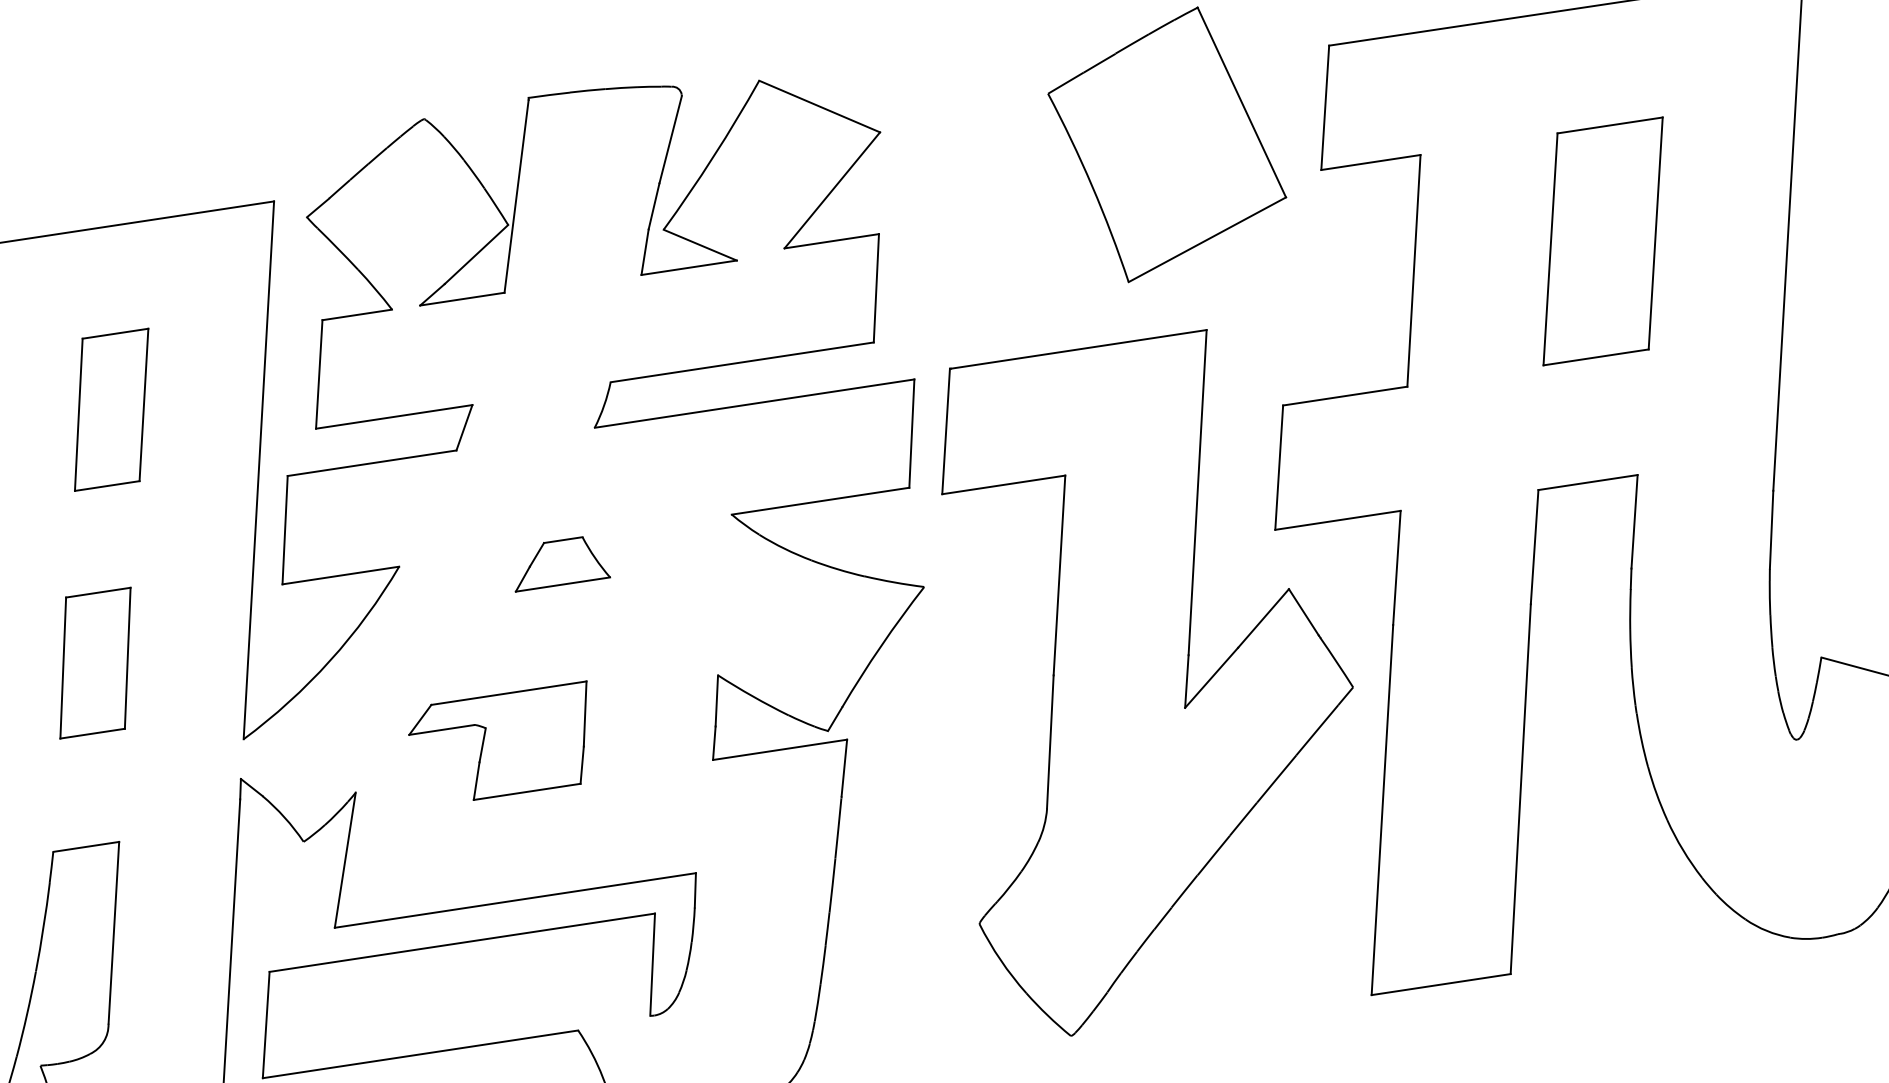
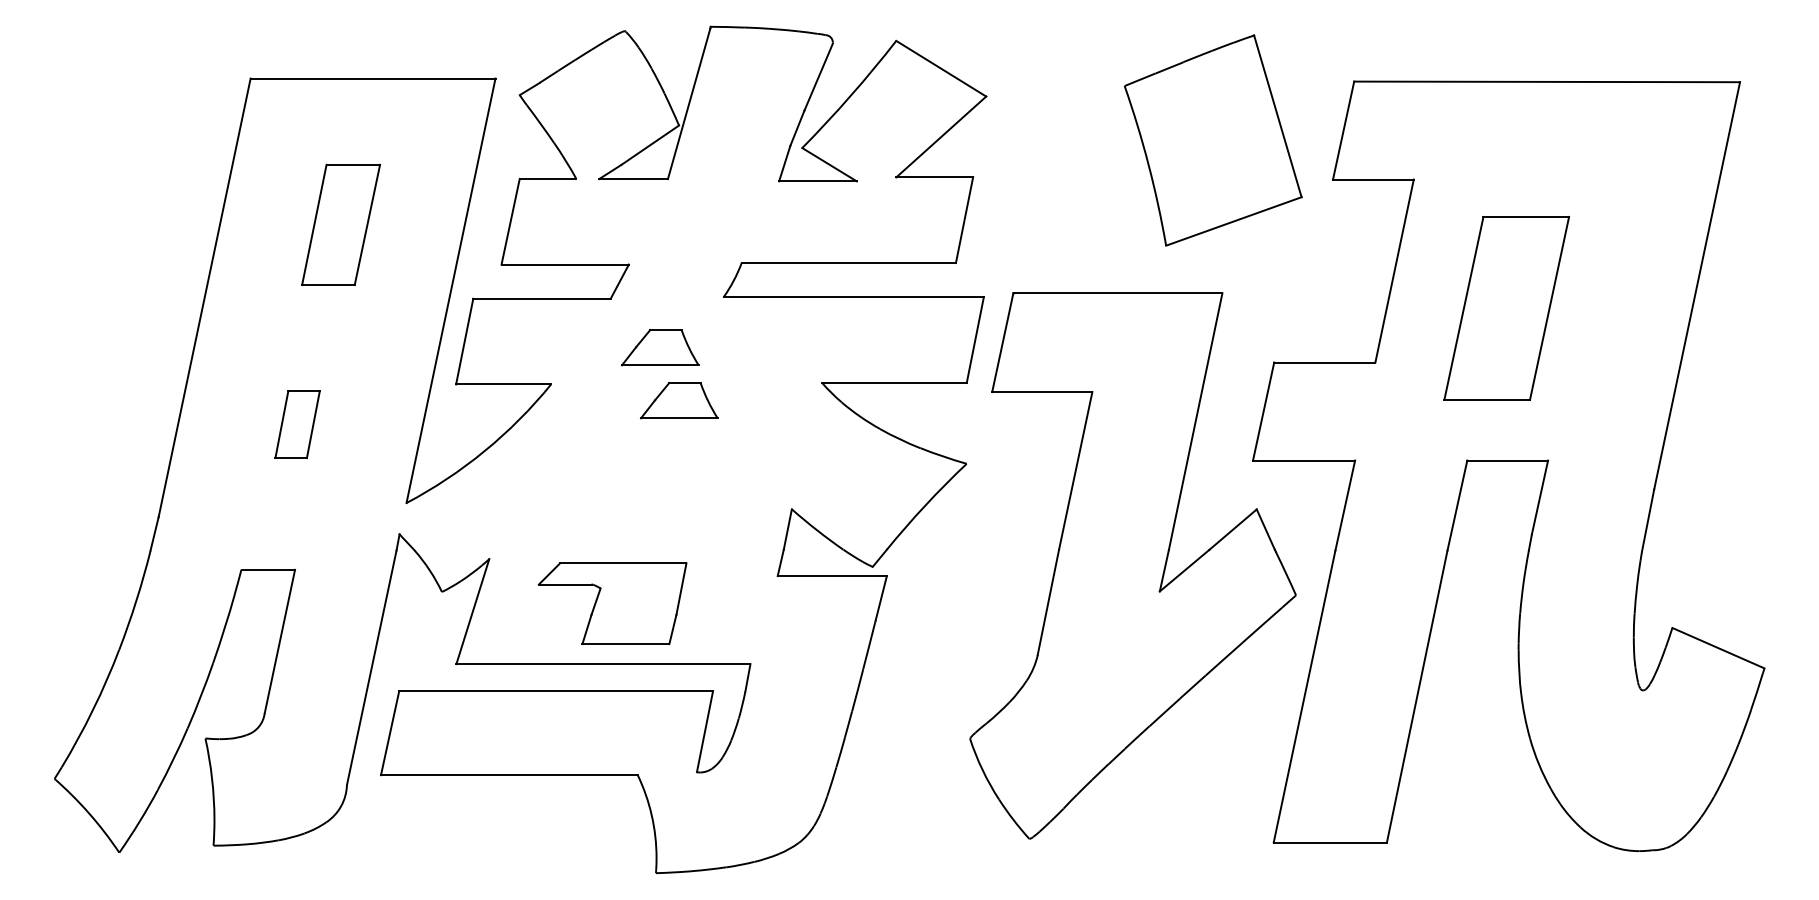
part: (1602, 241) -> (1506, 308), moved
part: (526, 501) -> (660, 347), added
part: (95, 663) -> (297, 424), size x0.6
part: (503, 744) -> (612, 603), moved

